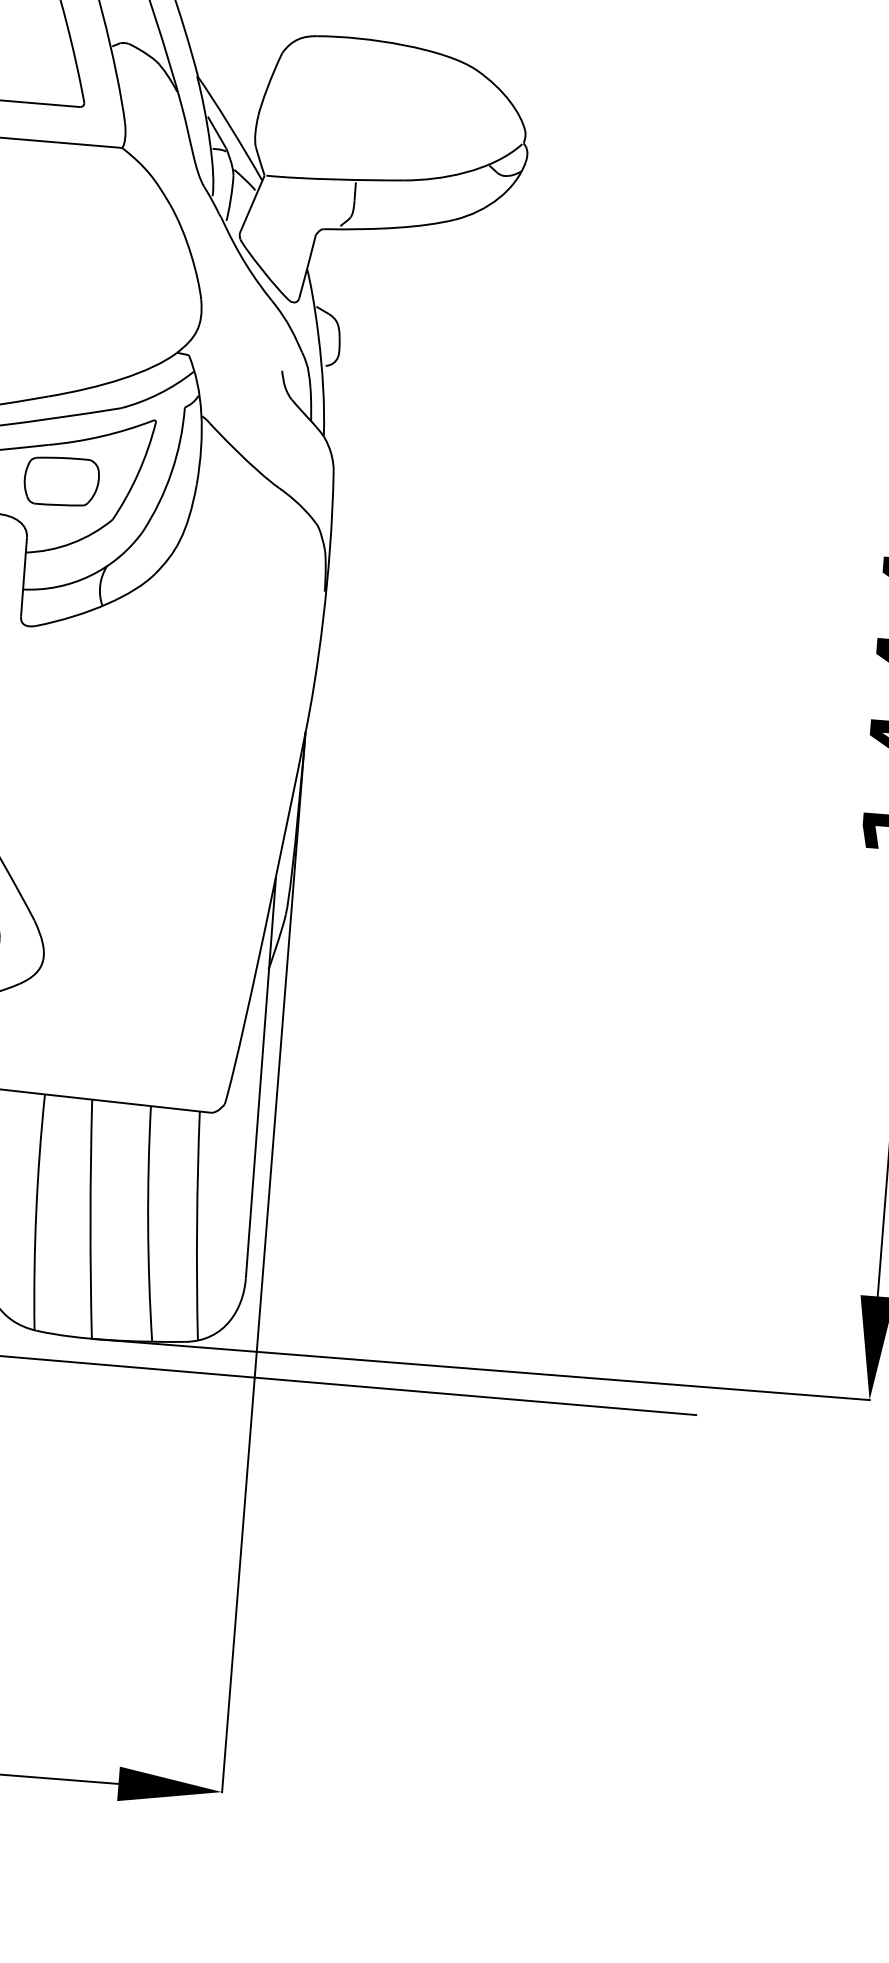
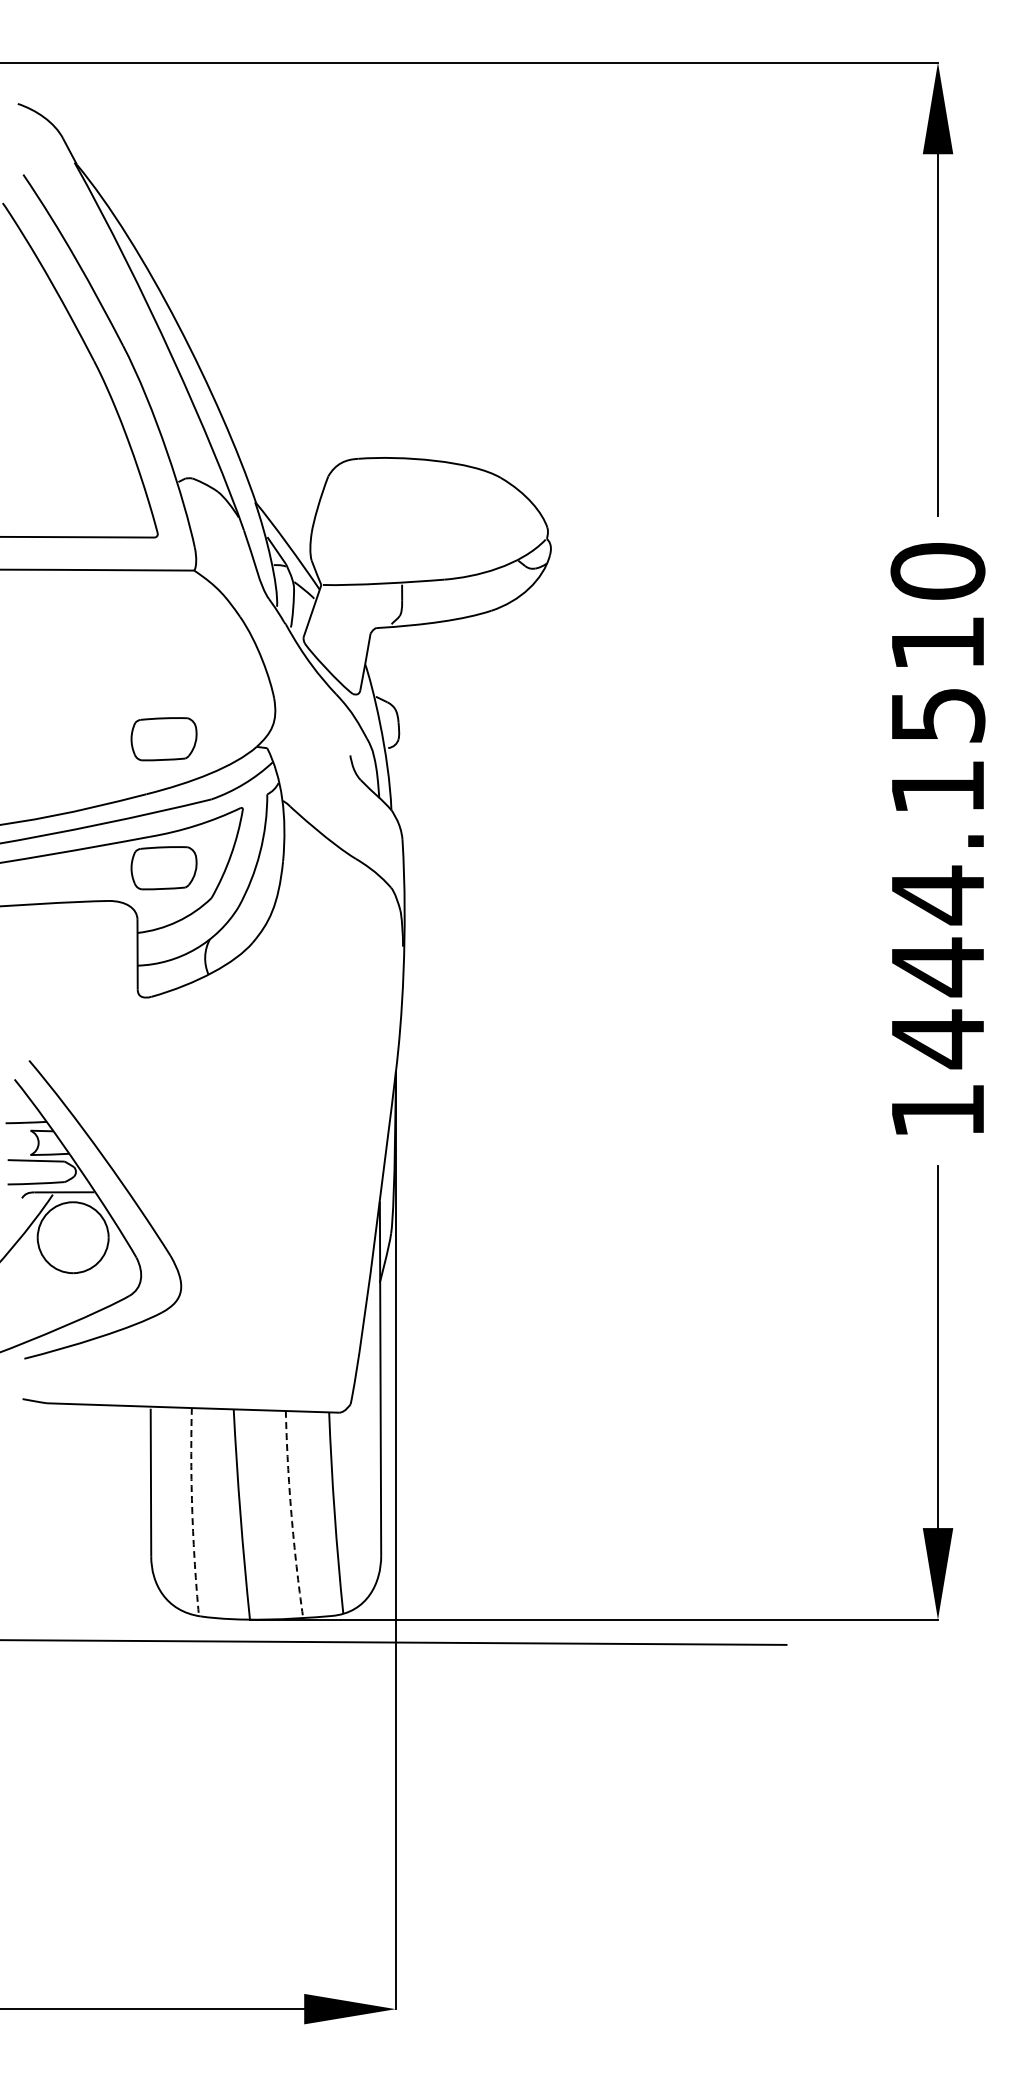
part: (72, 336) -> (163, 739), added
arc: (36, 1212) -> (192, 1512), solid -> dashed
arc: (148, 1223) -> (291, 1514), solid -> dashed

